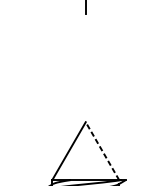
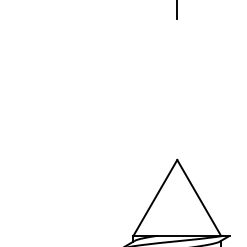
line: (102, 150) -> (199, 197), dashed -> solid

